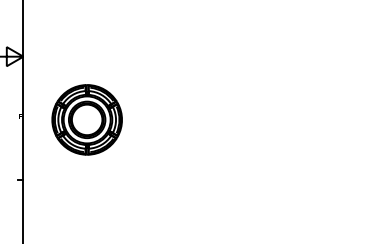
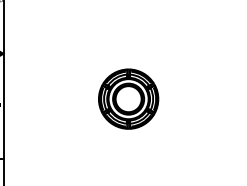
part: (86, 119) -> (128, 98), moved

